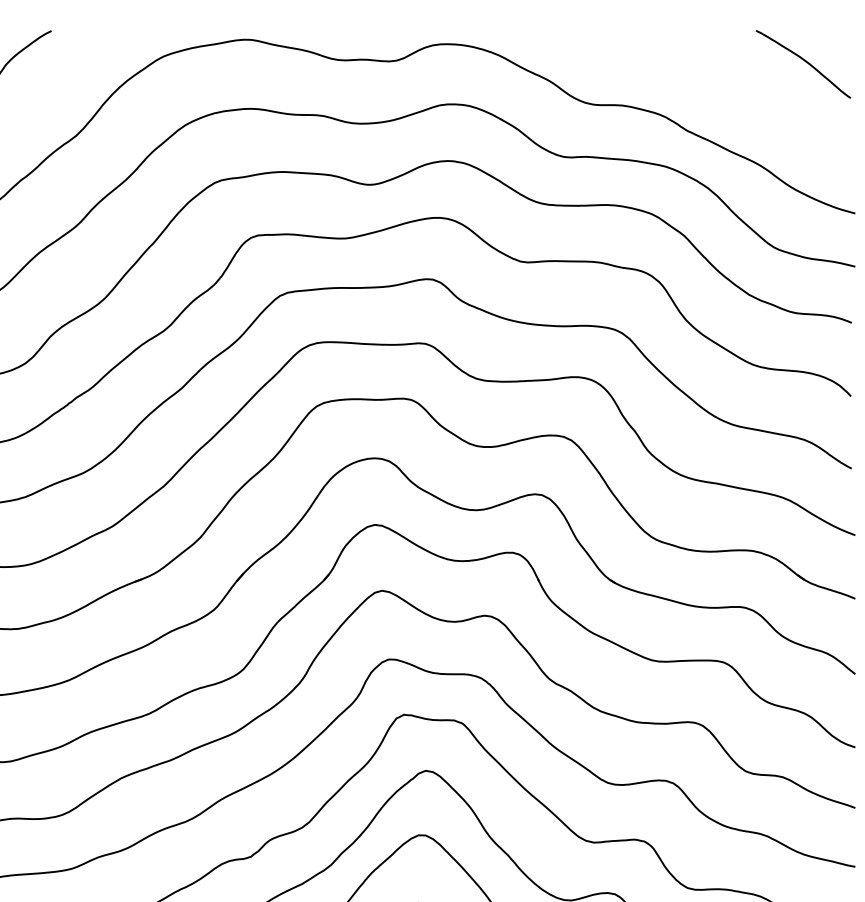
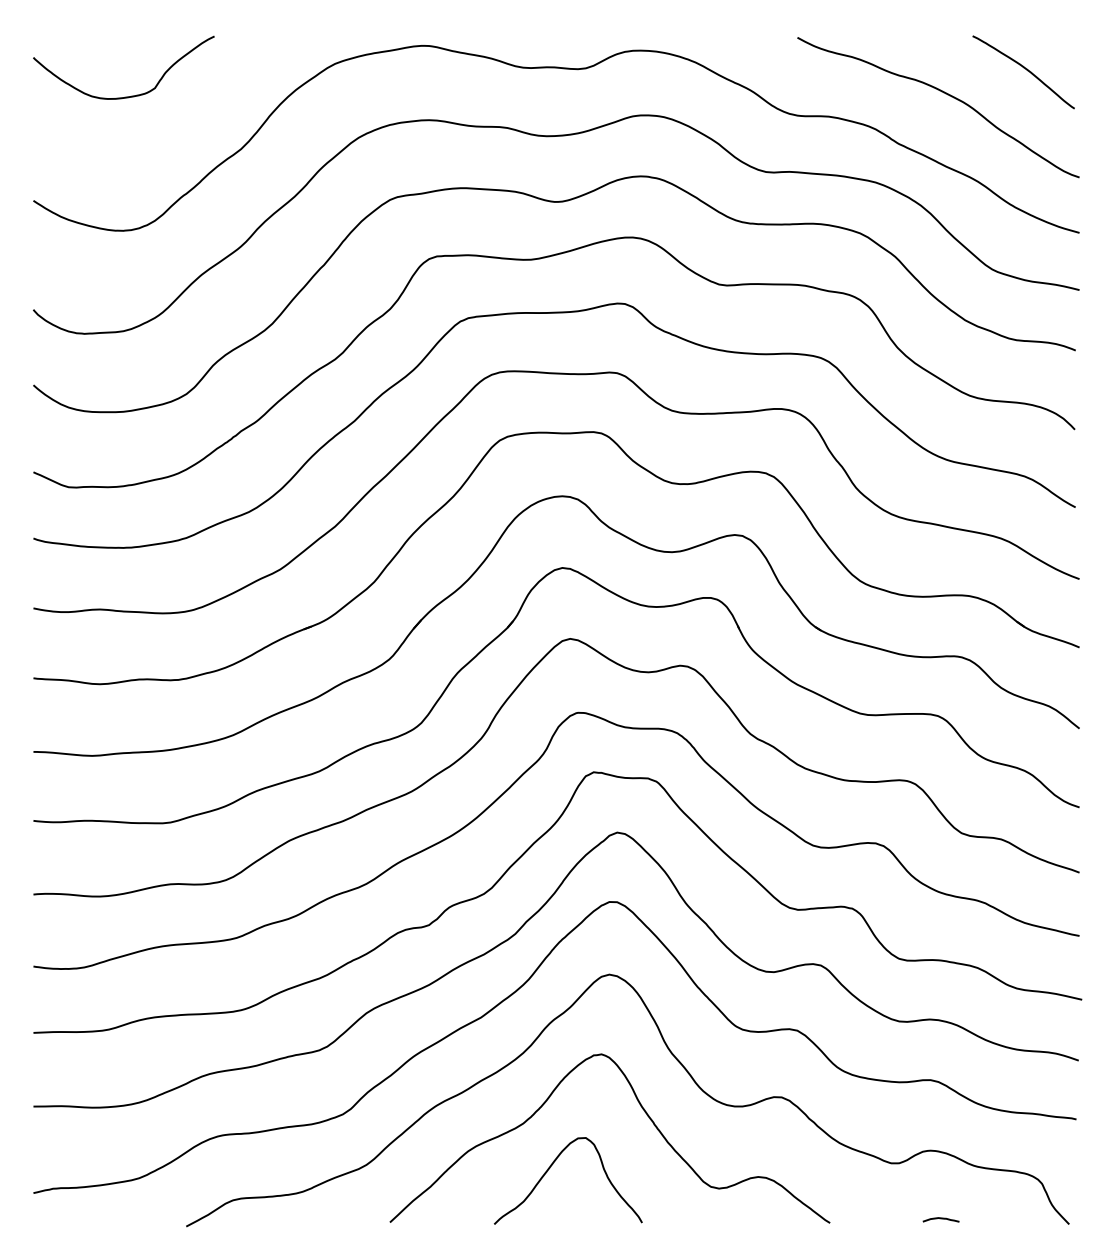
curve: (730, 84) -> (945, 94), added

